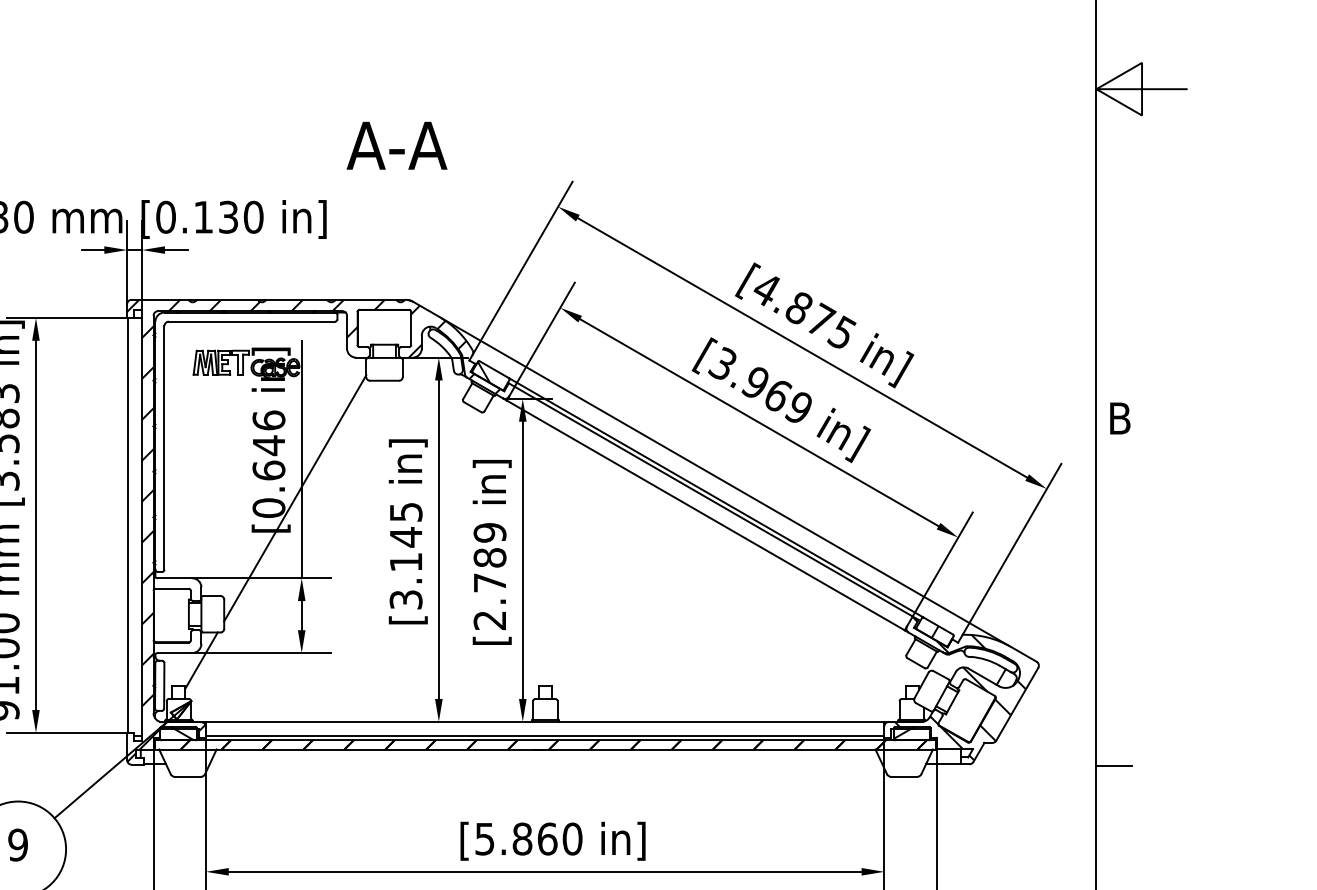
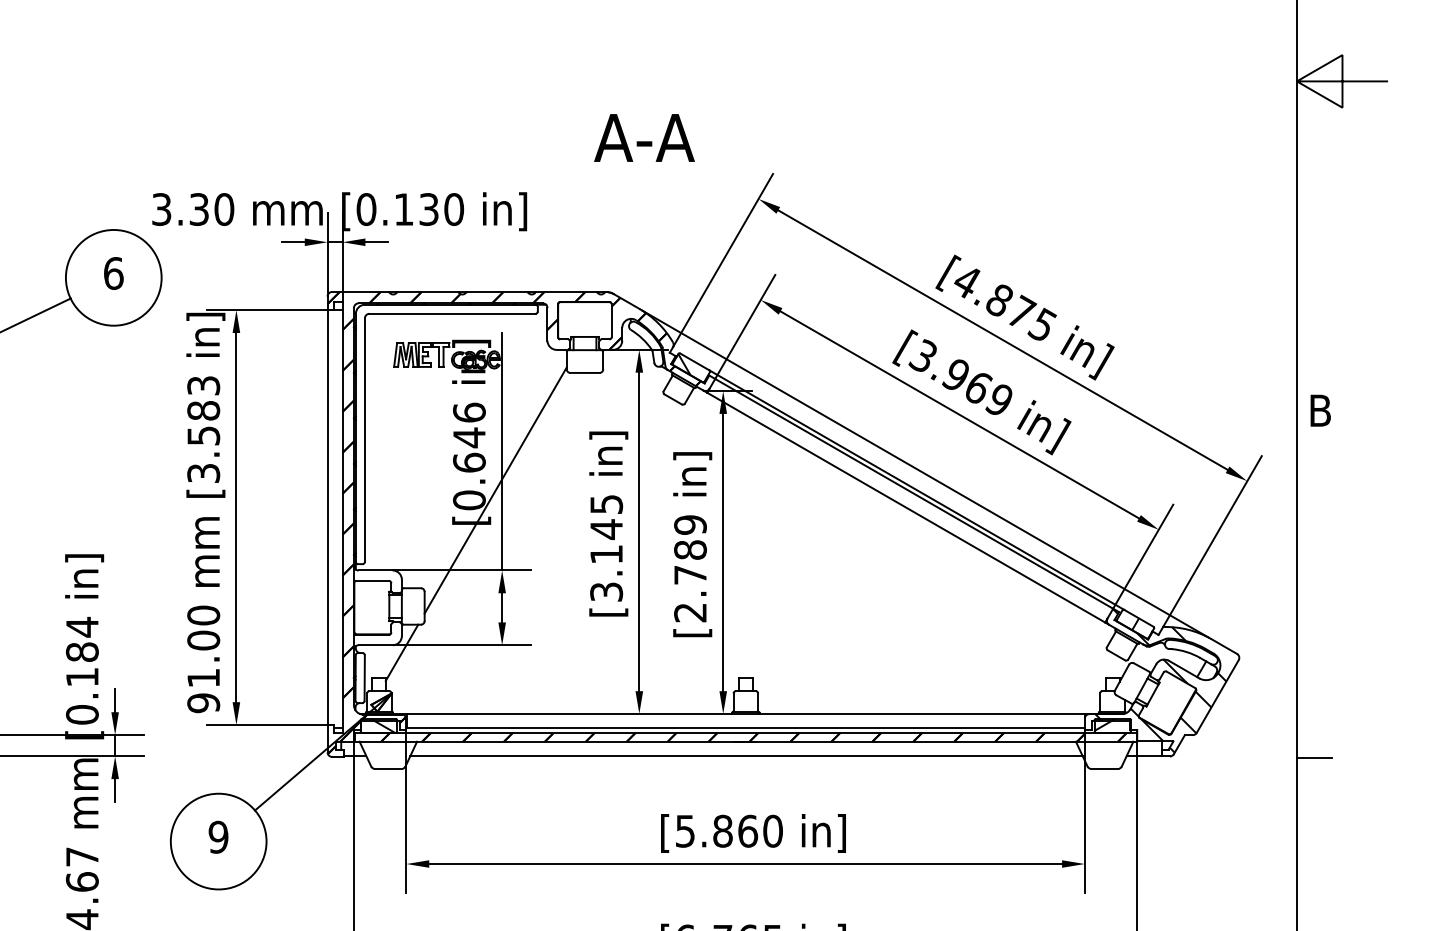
text: (397, 145) -> (644, 137), moved
hatch: (313, 531) -> (513, 523), added
line: (546, 764) -> (746, 756), added

